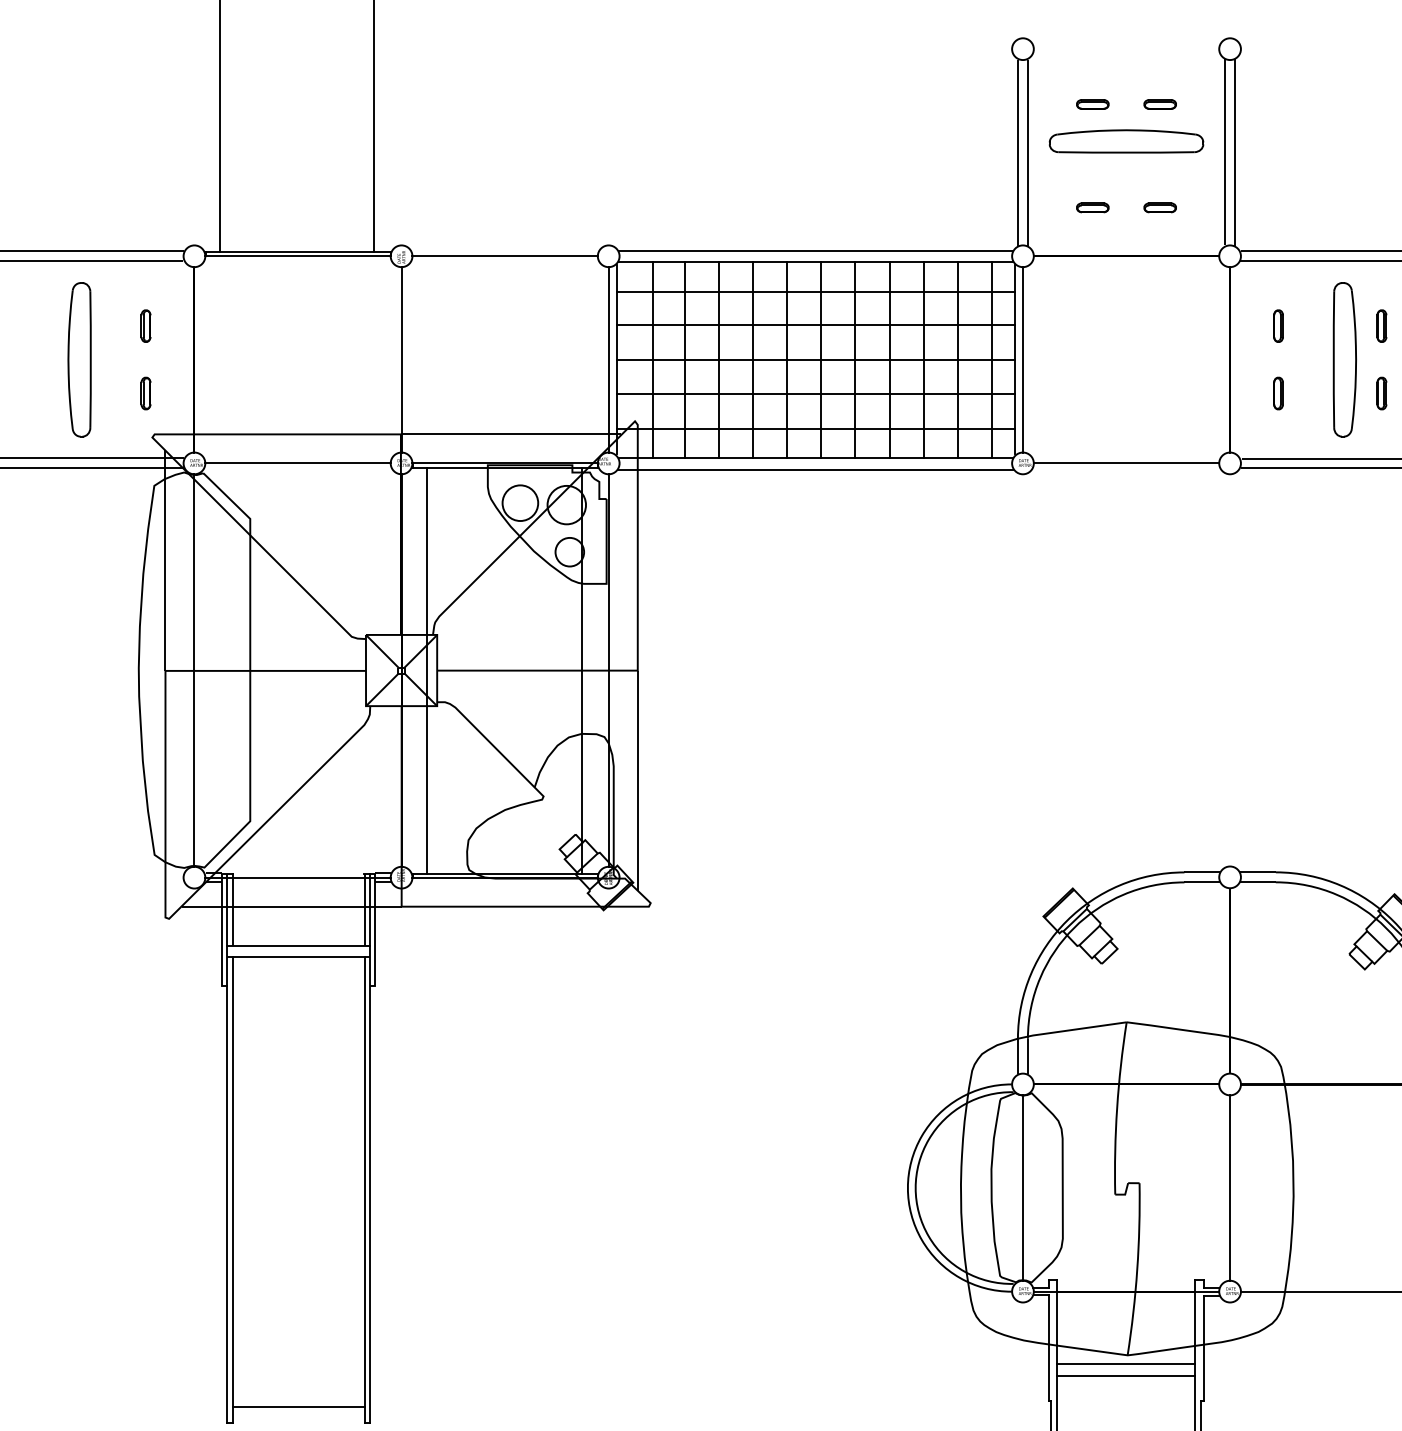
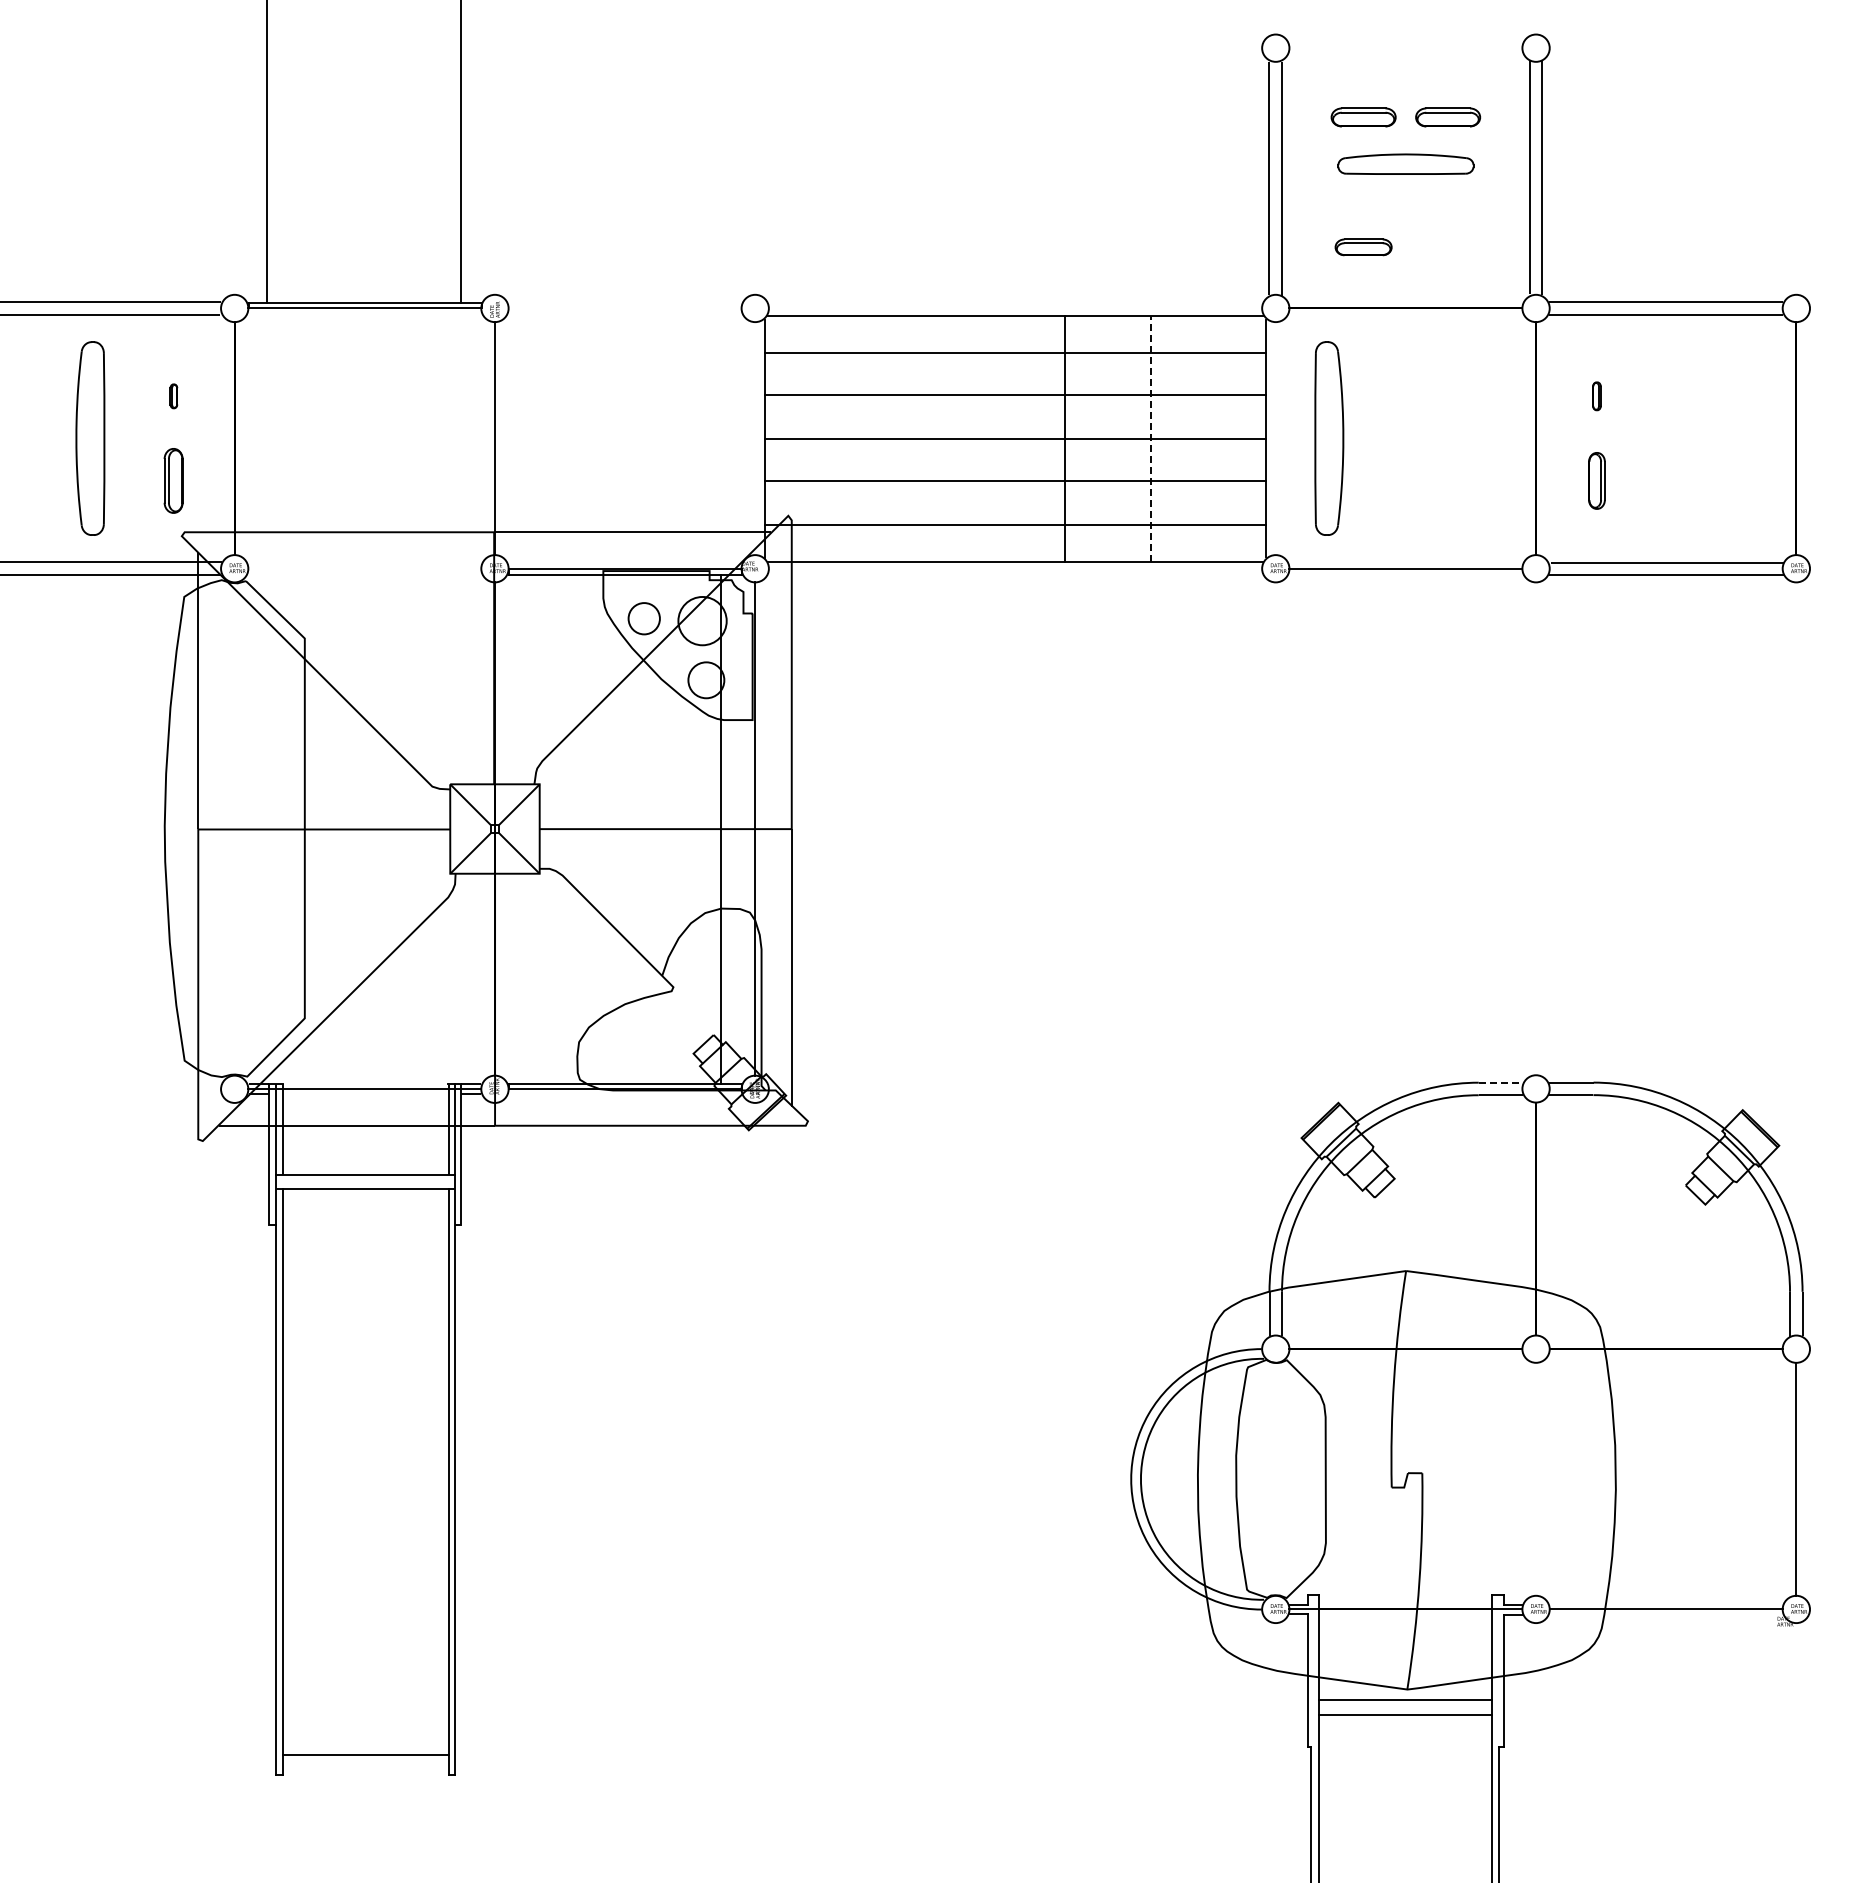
part: (1092, 104) -> (1363, 117), size x1.6
part: (1160, 104) -> (1448, 117), size x1.6
part: (1126, 141) -> (1405, 164), size x0.7
part: (1092, 207) -> (1363, 247), size x1.4
part: (1160, 207) -> (1448, 247), removed
line: (815, 250) -> (1015, 301), removed
line: (504, 256) -> (624, 308), removed
part: (145, 326) -> (173, 396), size x0.6
part: (1278, 326) -> (1596, 396), size x0.7
part: (1381, 326) -> (1726, 396), removed
line: (608, 359) -> (755, 438), removed
line: (652, 359) -> (810, 438), removed
line: (685, 359) -> (851, 438), removed
line: (718, 359) -> (893, 438), removed
line: (752, 359) -> (936, 438), removed
line: (787, 359) -> (979, 438), removed
line: (821, 359) -> (1022, 438), removed
line: (889, 359) -> (1108, 438), removed
line: (923, 359) -> (1150, 438), solid -> dashed
line: (958, 359) -> (1194, 438), removed
line: (991, 359) -> (1236, 438), removed
line: (1022, 359) -> (1275, 438), removed
part: (1345, 359) -> (1329, 438), moved
part: (145, 393) -> (173, 480), size x1.6
part: (1278, 393) -> (1596, 480), size x1.4
part: (1381, 393) -> (1726, 480), removed
line: (297, 463) -> (364, 568), removed
line: (815, 469) -> (1015, 576), removed
circle: (519, 503) -> (643, 618), size x0.7
line: (194, 670) -> (234, 828), removed
line: (427, 670) -> (527, 829), removed
line: (1202, 872) -> (1501, 1082), solid -> dashed
line: (1022, 1187) -> (1275, 1478), removed
line: (1230, 1187) -> (1536, 1478), removed

